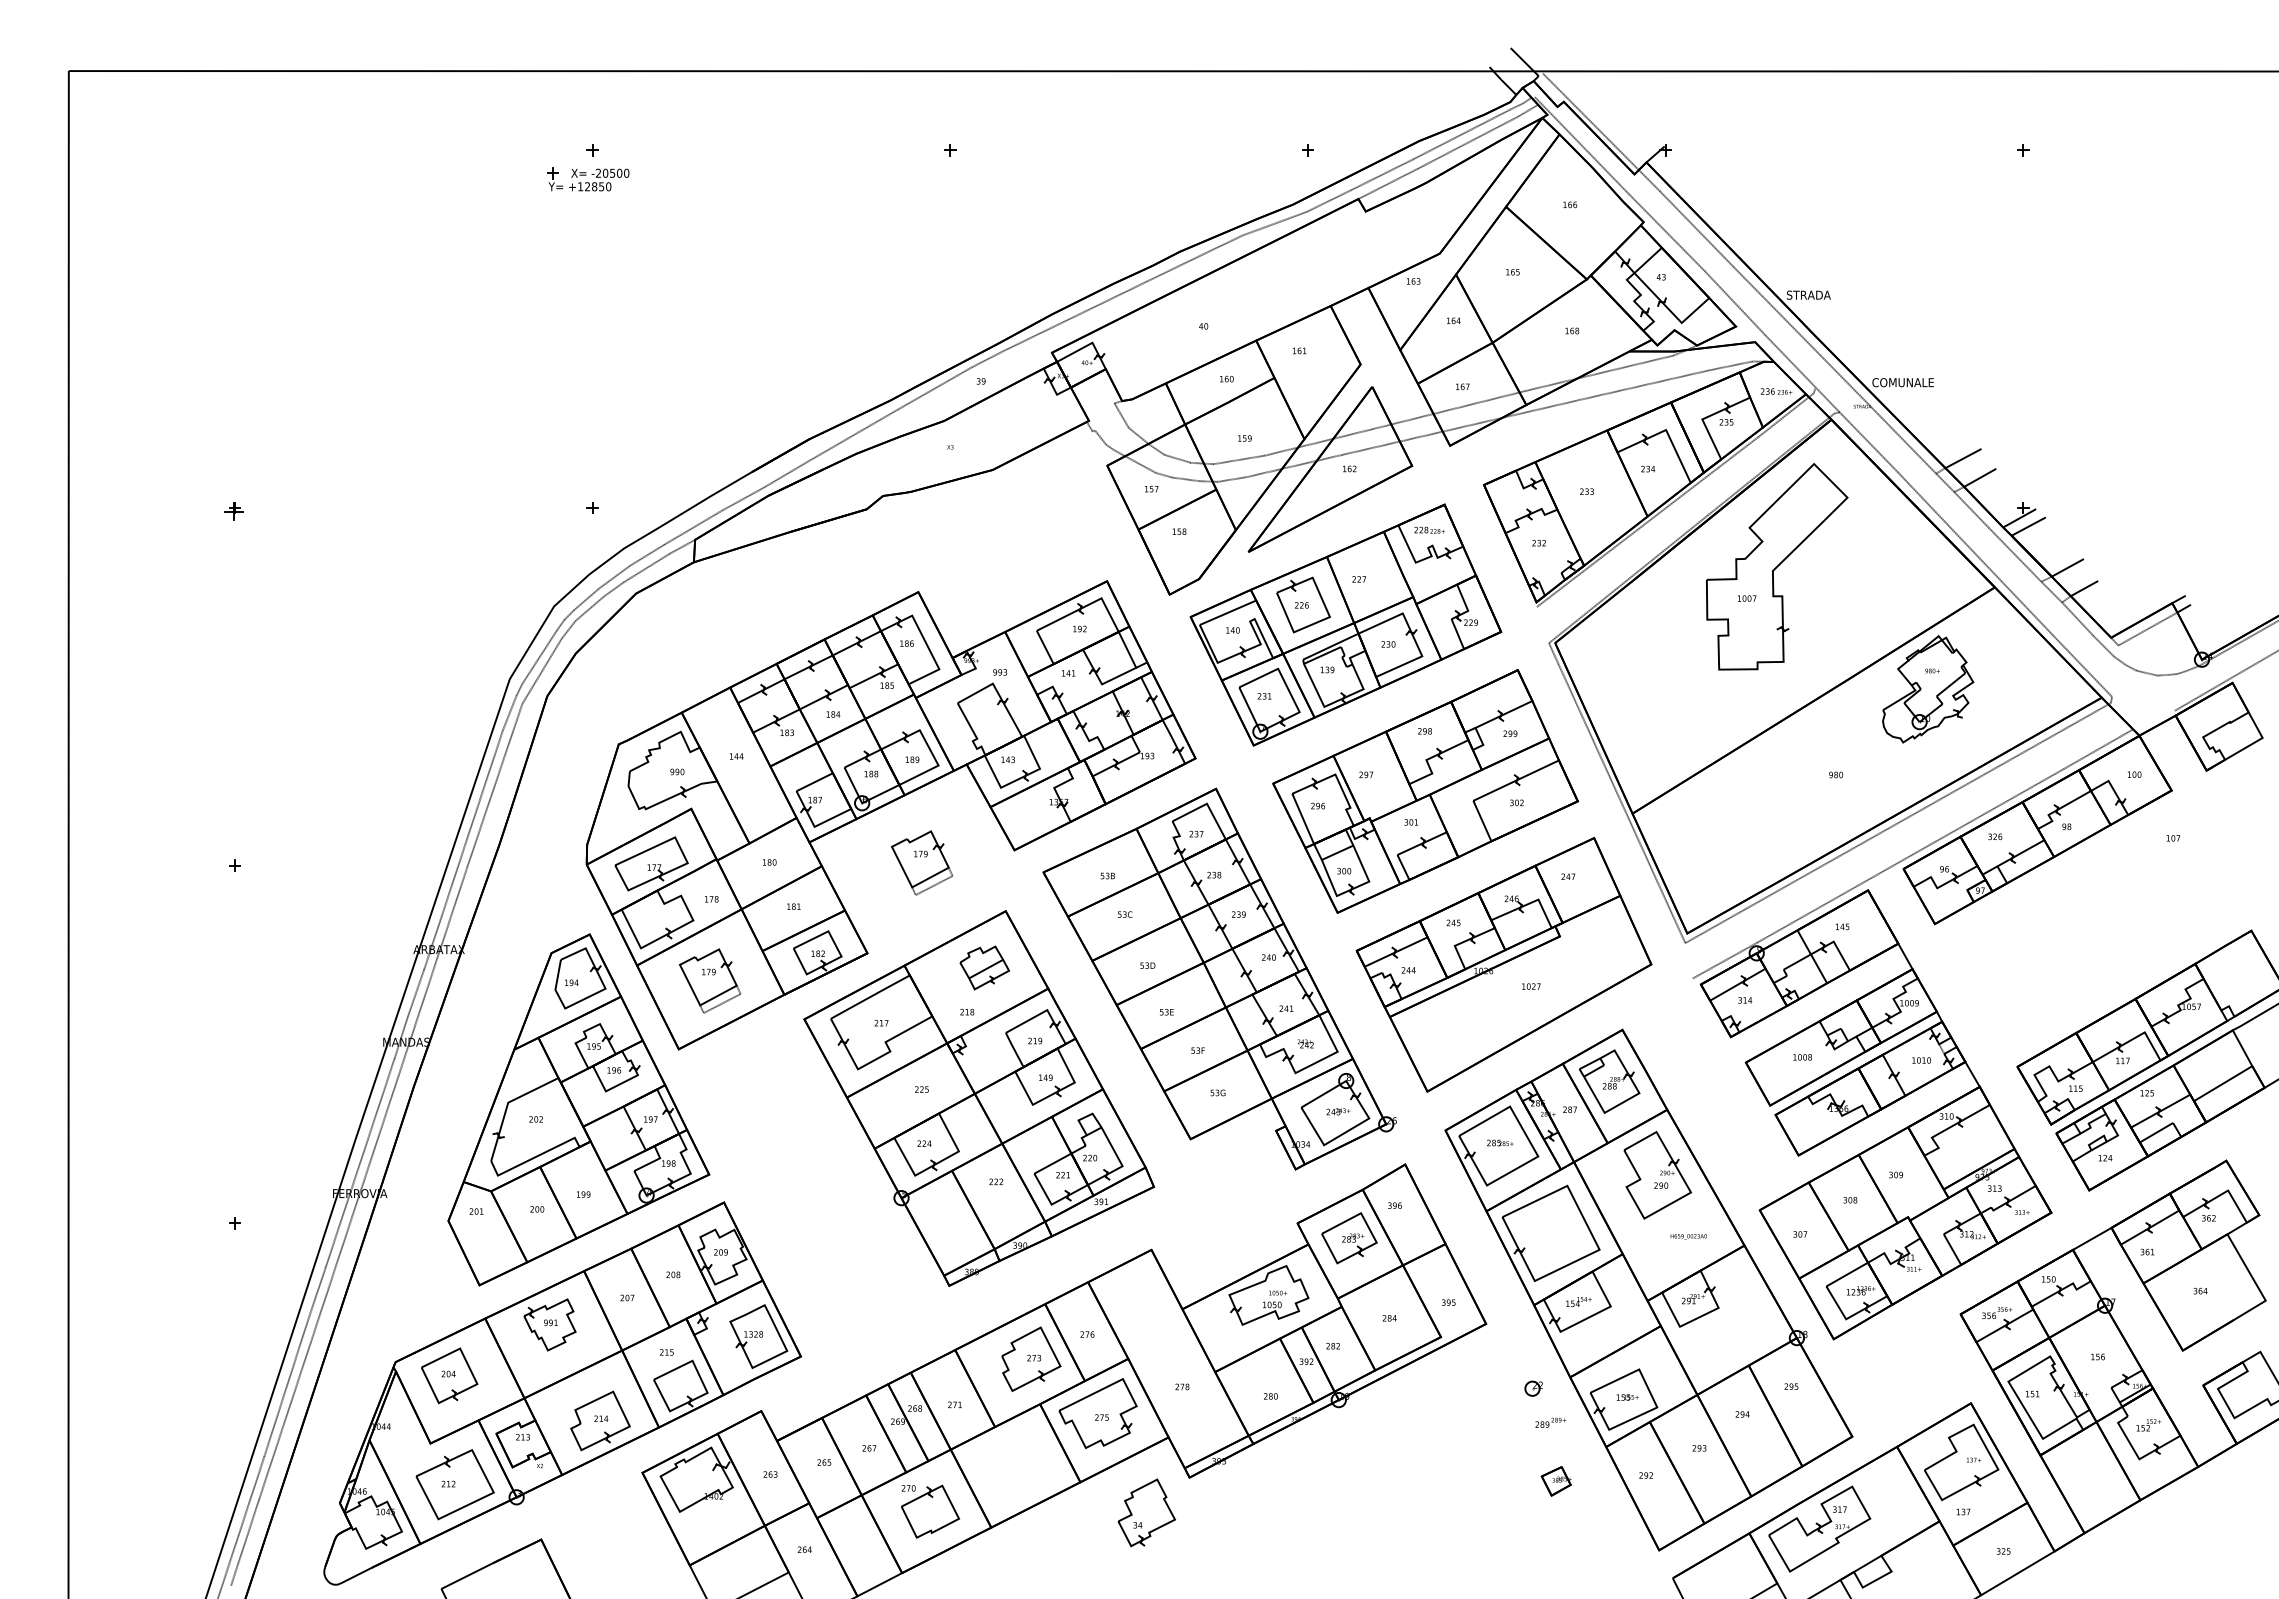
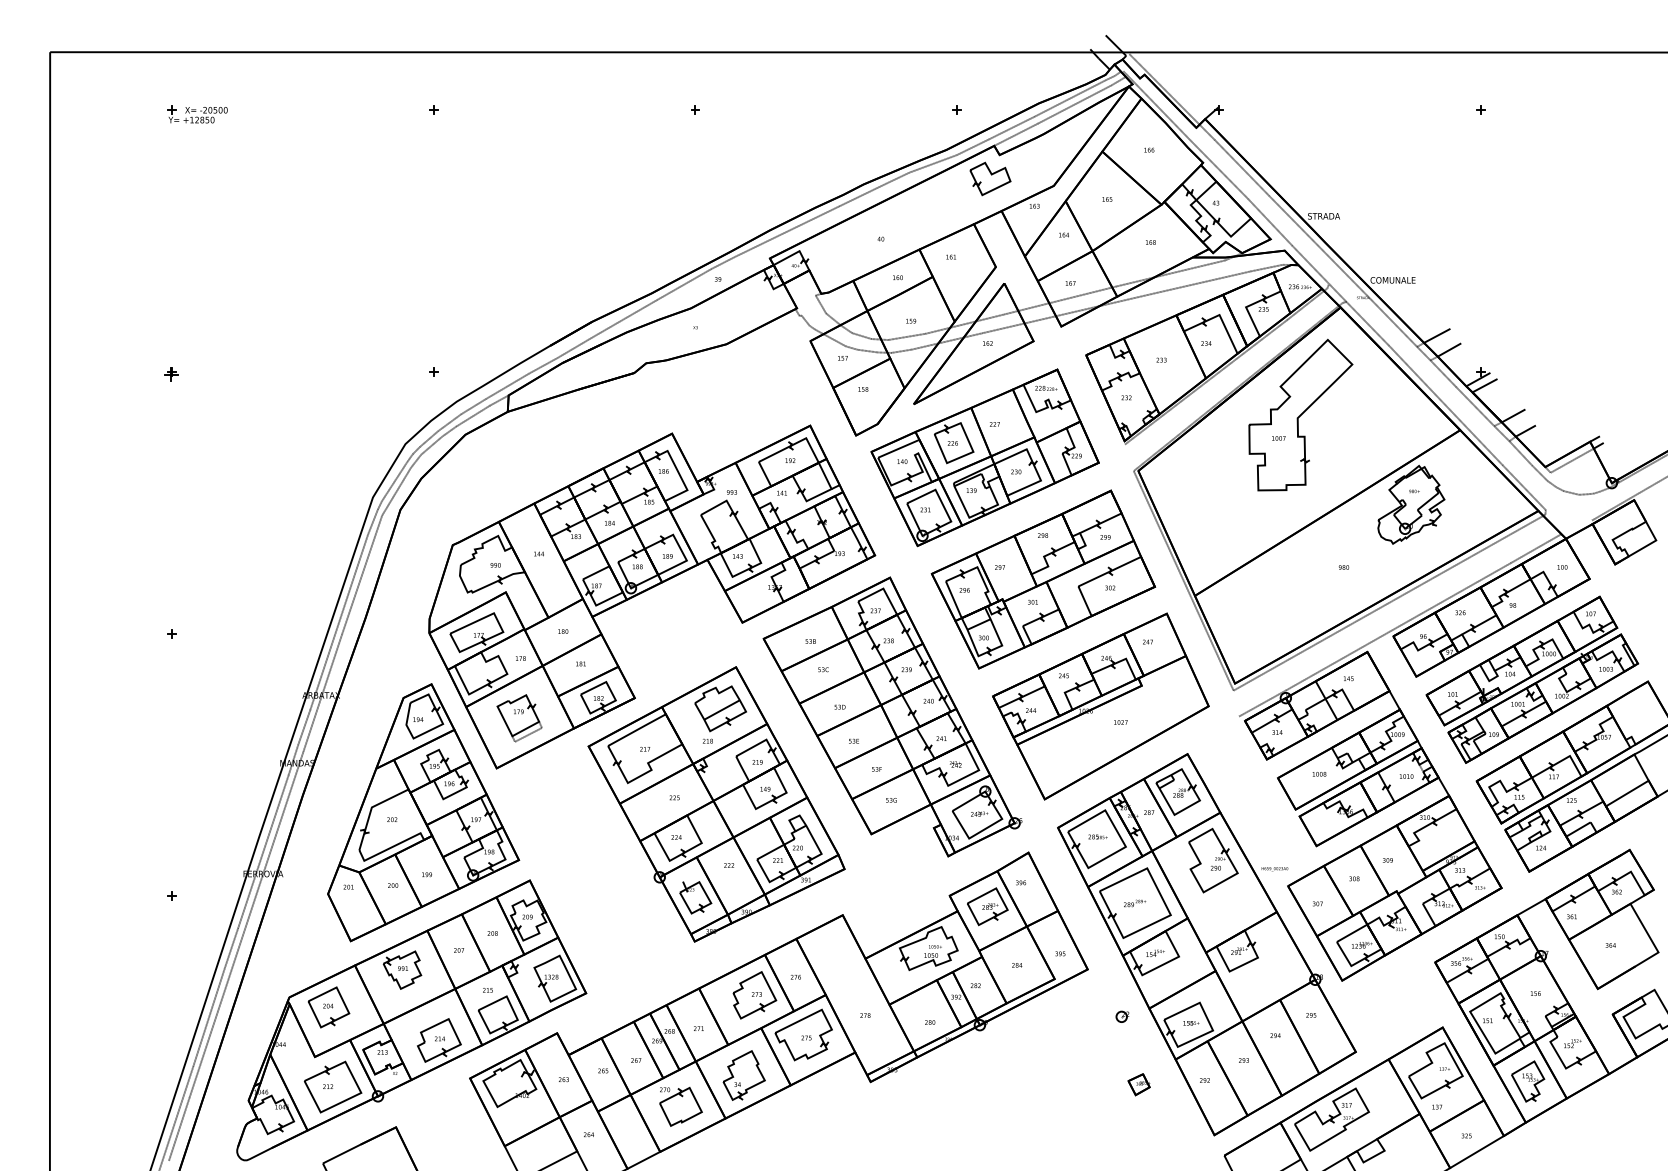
part: (588, 179) -> (197, 114), moved
part: (1353, 244) -> (990, 179), added
part: (921, 862) -> (674, 631), removed
part: (2093, 928) -> (1532, 679), added
part: (984, 967) -> (720, 708), size x1.43
part: (950, 1225) -> (695, 897), added
text: (1688, 1236) -> (1274, 868), moved
text: (1550, 1422) -> (1134, 903), moved
part: (2087, 1476) -> (1528, 1081), added
part: (1146, 1512) -> (743, 1075), moved

